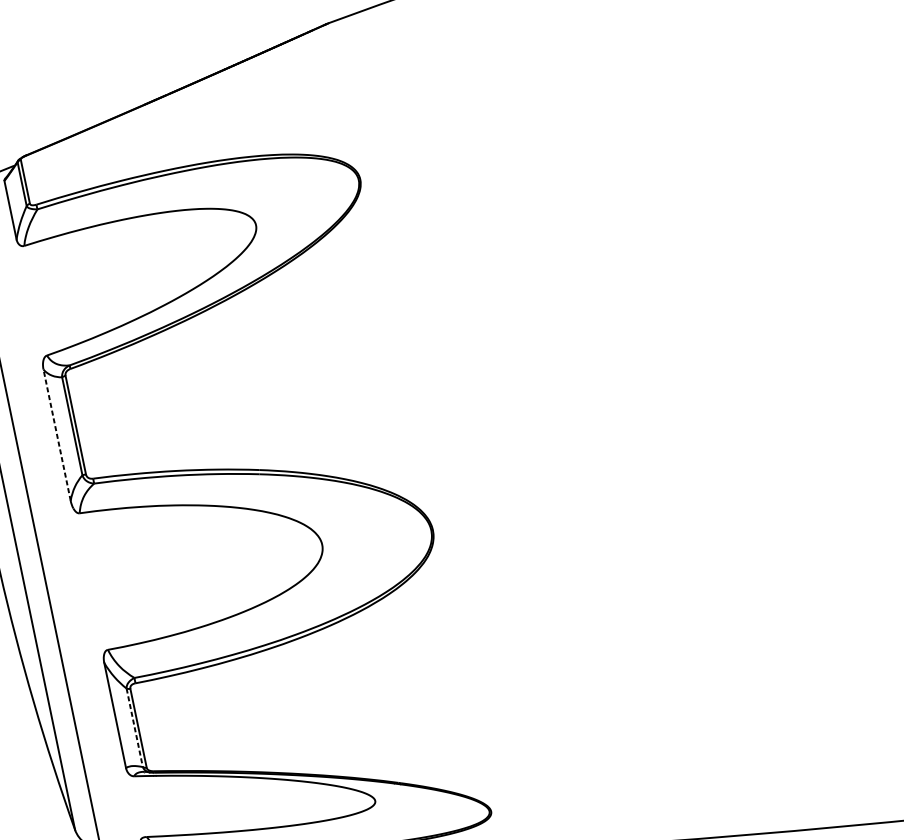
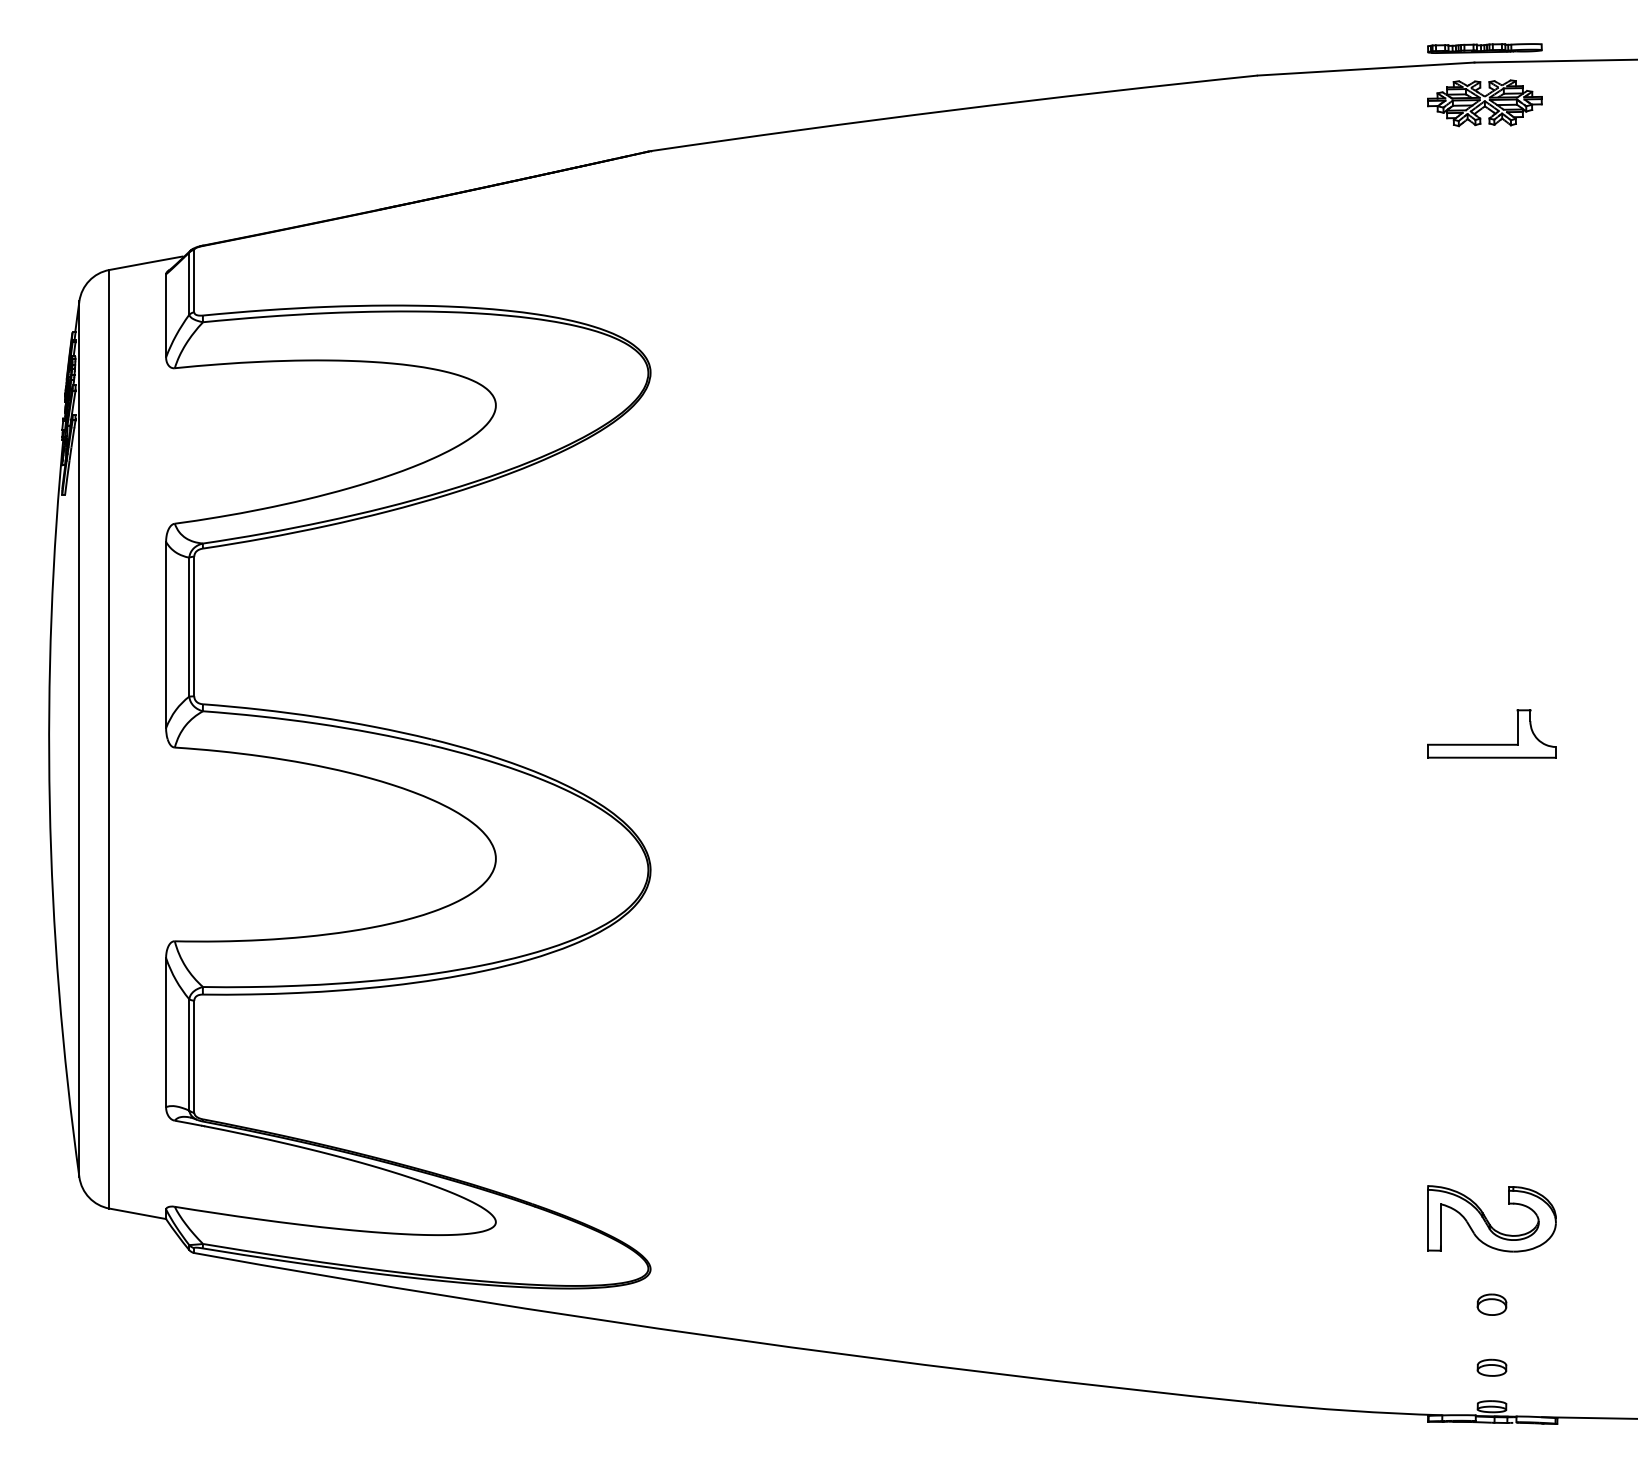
line: (57, 434) -> (166, 634), dashed -> solid
line: (134, 727) -> (189, 1054), dashed -> solid

